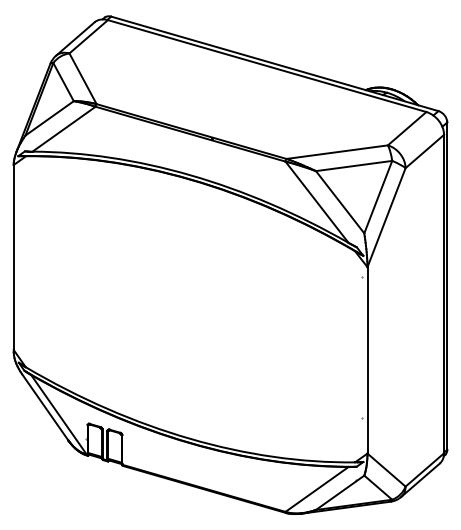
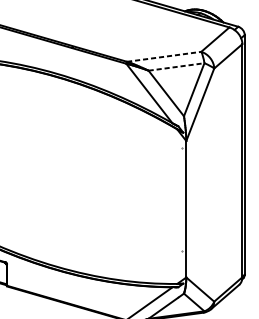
line: (337, 152) -> (164, 57), solid -> dashed
line: (354, 165) -> (176, 66), solid -> dashed

